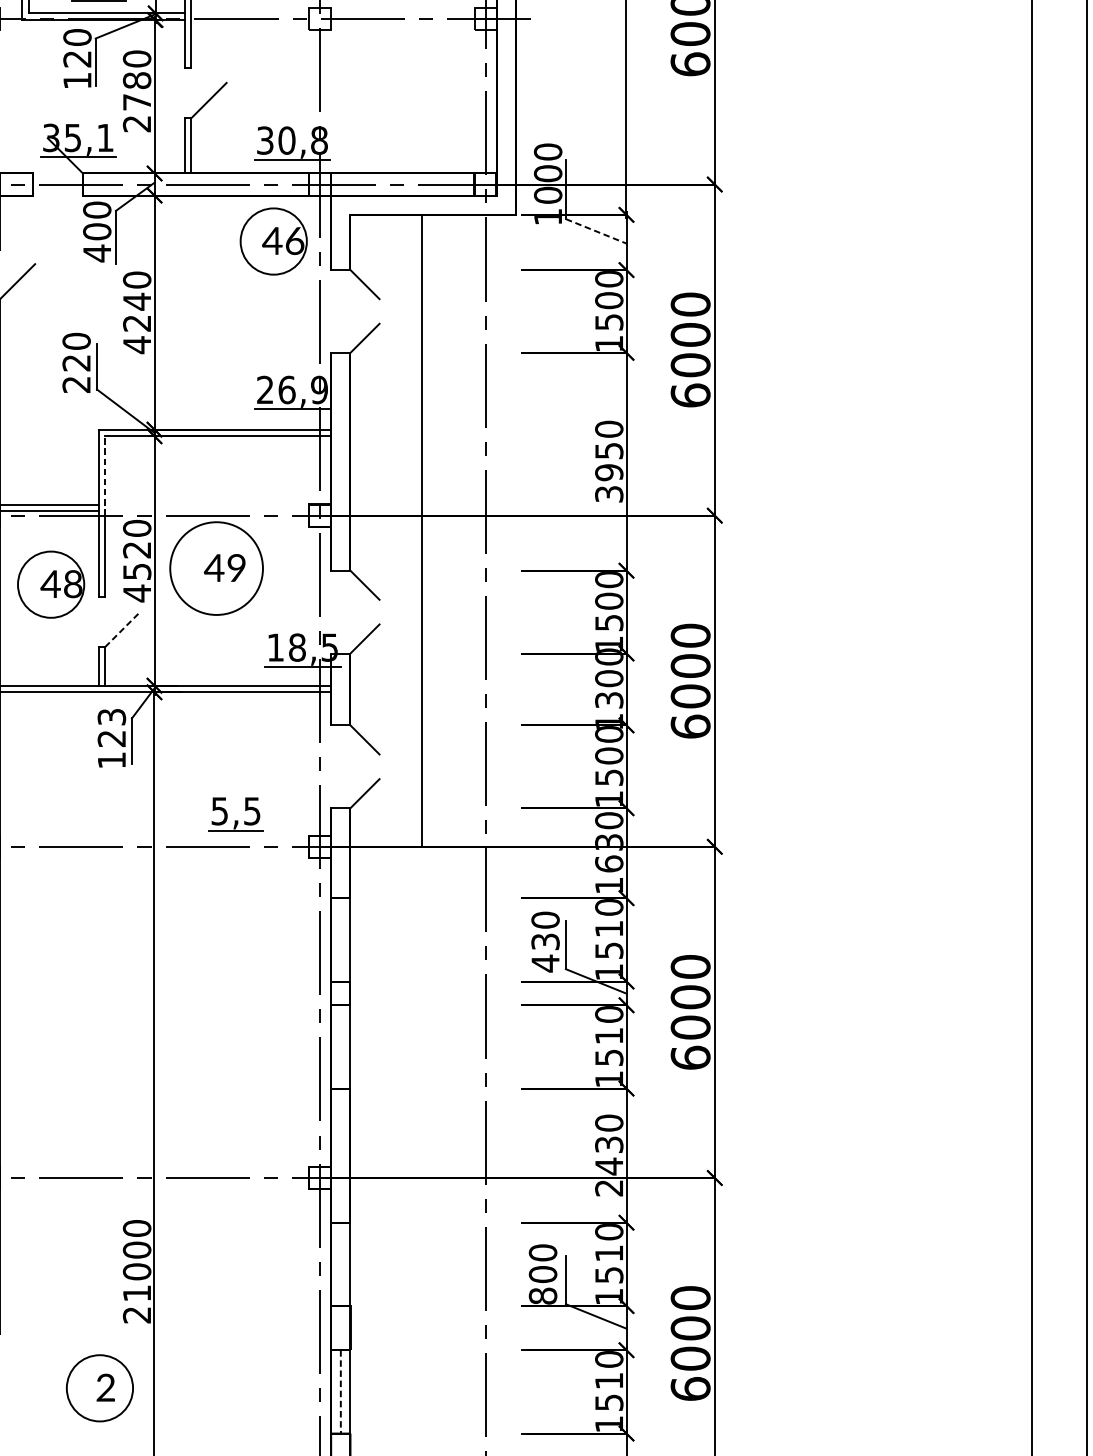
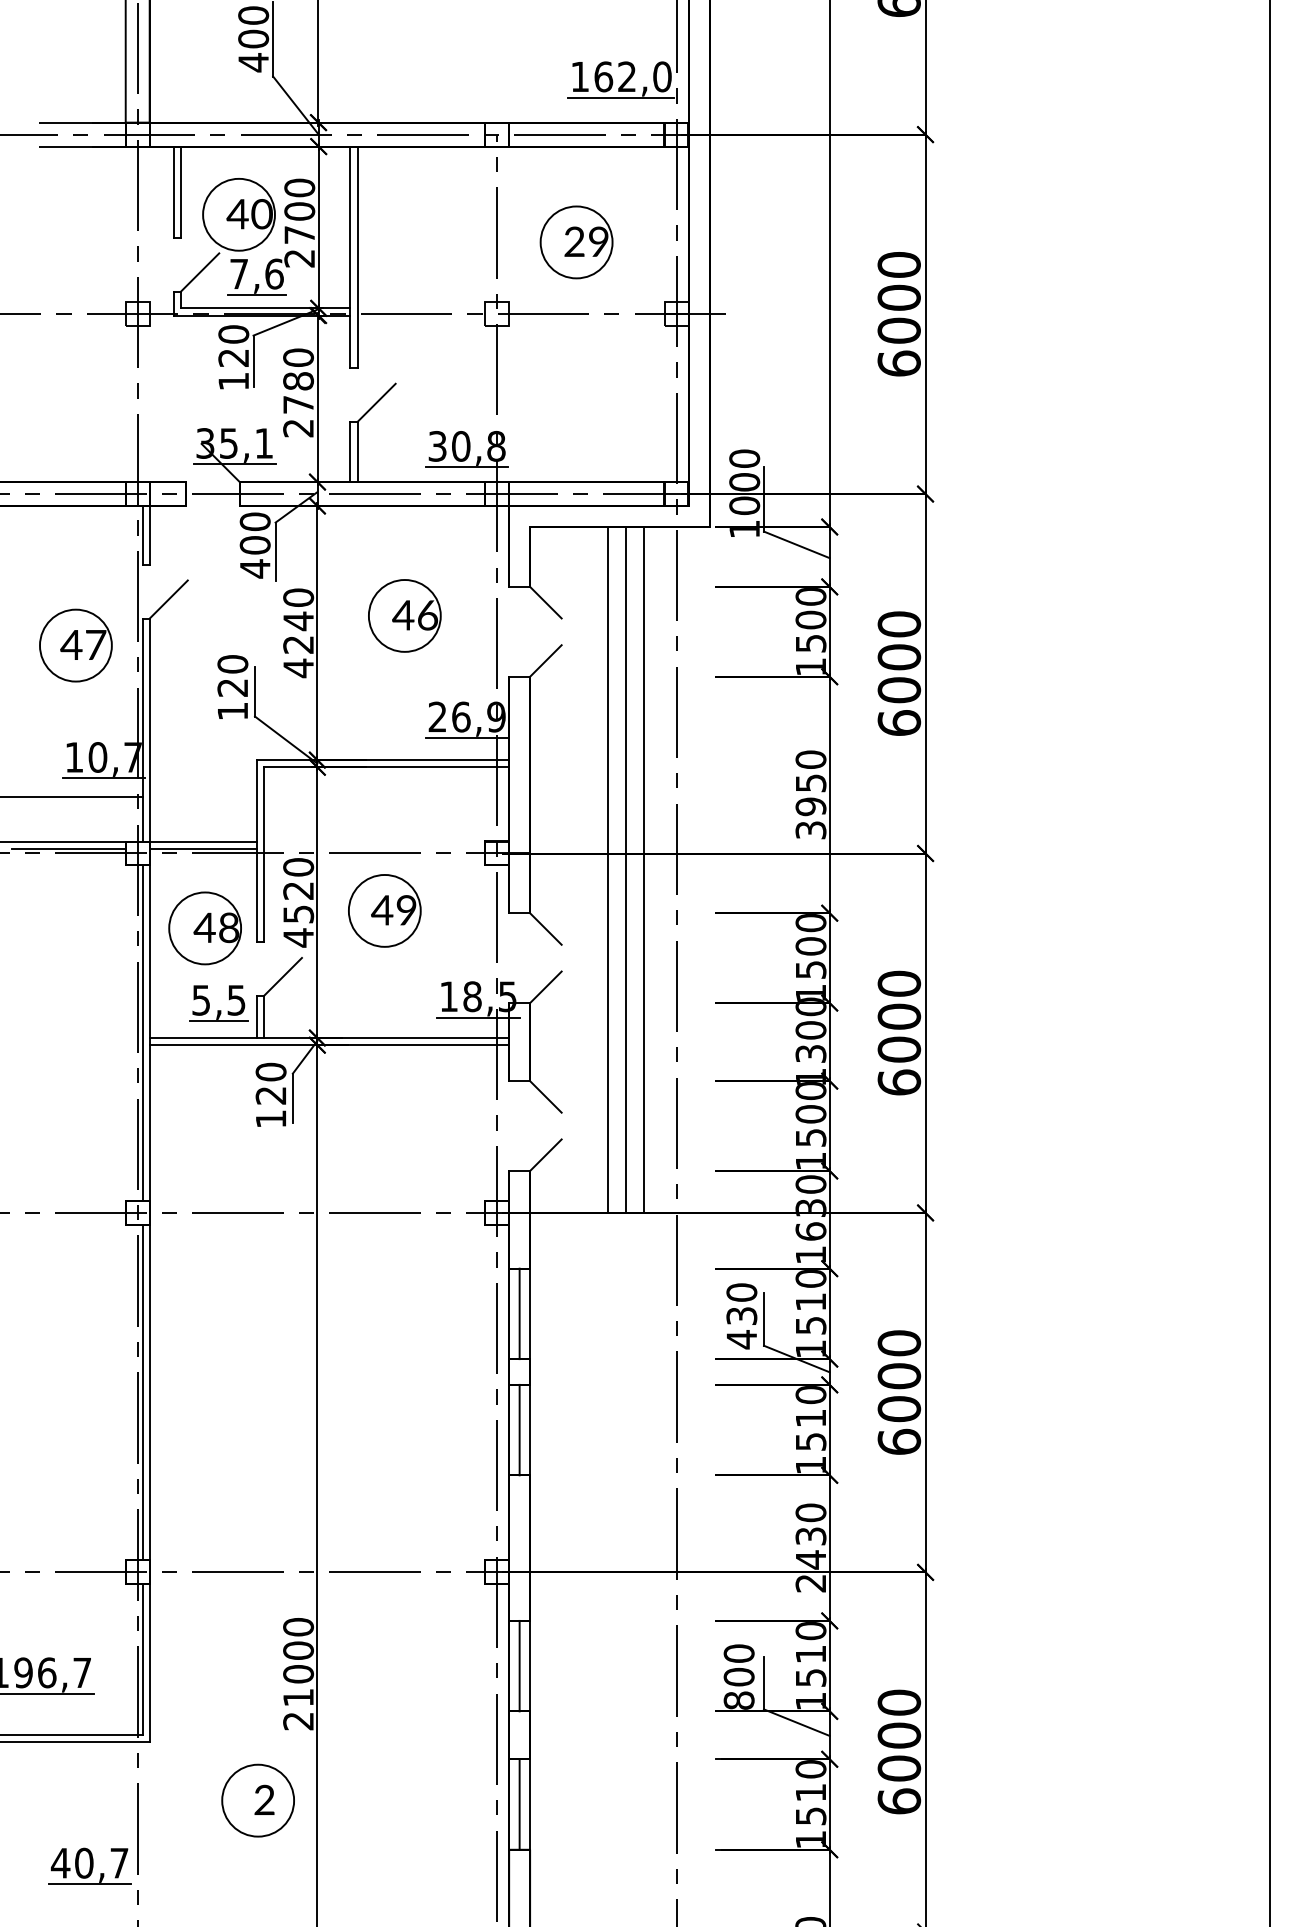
line: (596, 231) -> (797, 545), dashed -> solid
part: (273, 241) -> (404, 615), moved
text: (76, 384) -> (232, 711), 220 -> 120
line: (104, 475) -> (263, 809), dashed -> solid
line: (438, 530) -> (625, 869), added
line: (454, 530) -> (643, 869), added
circle: (216, 568) -> (384, 910), size x0.71
line: (122, 629) -> (282, 977), dashed -> solid
text: (111, 716) -> (270, 1071), 123 -> 120
part: (235, 820) -> (218, 1010), moved
line: (340, 939) -> (519, 1313), added
line: (340, 1046) -> (519, 1429), added
line: (340, 1263) -> (519, 1665), added
line: (340, 1392) -> (519, 1805), dashed -> solid

